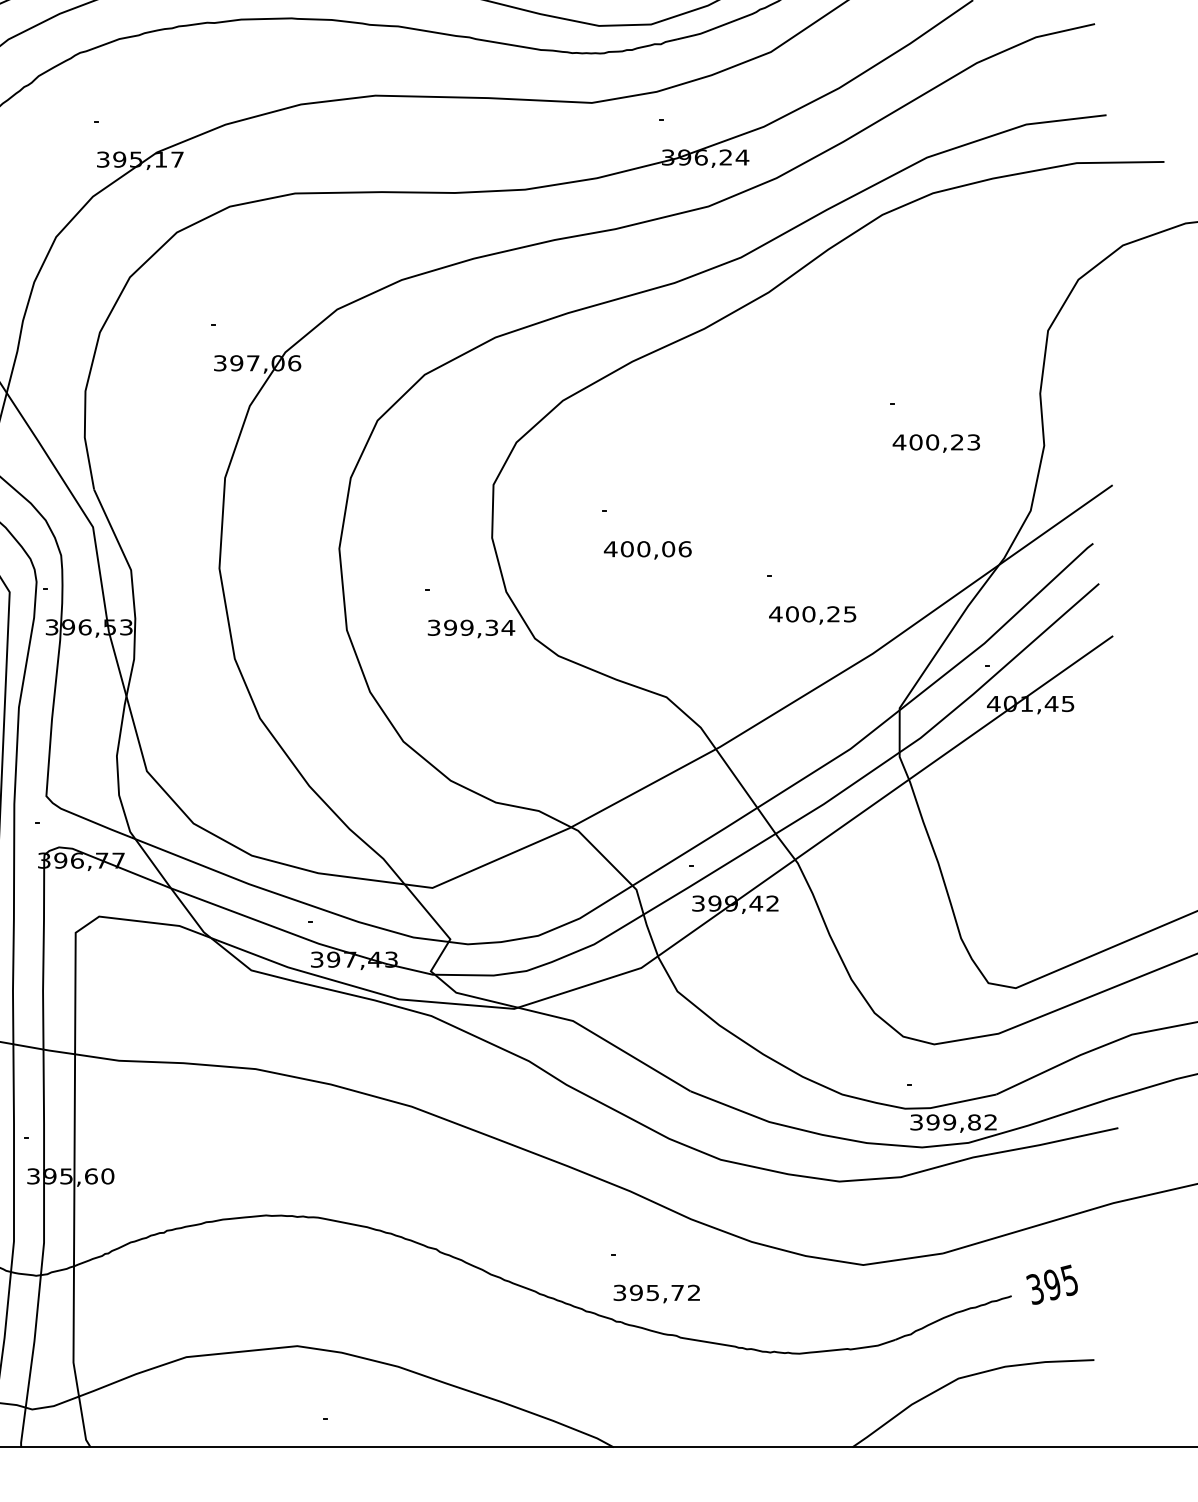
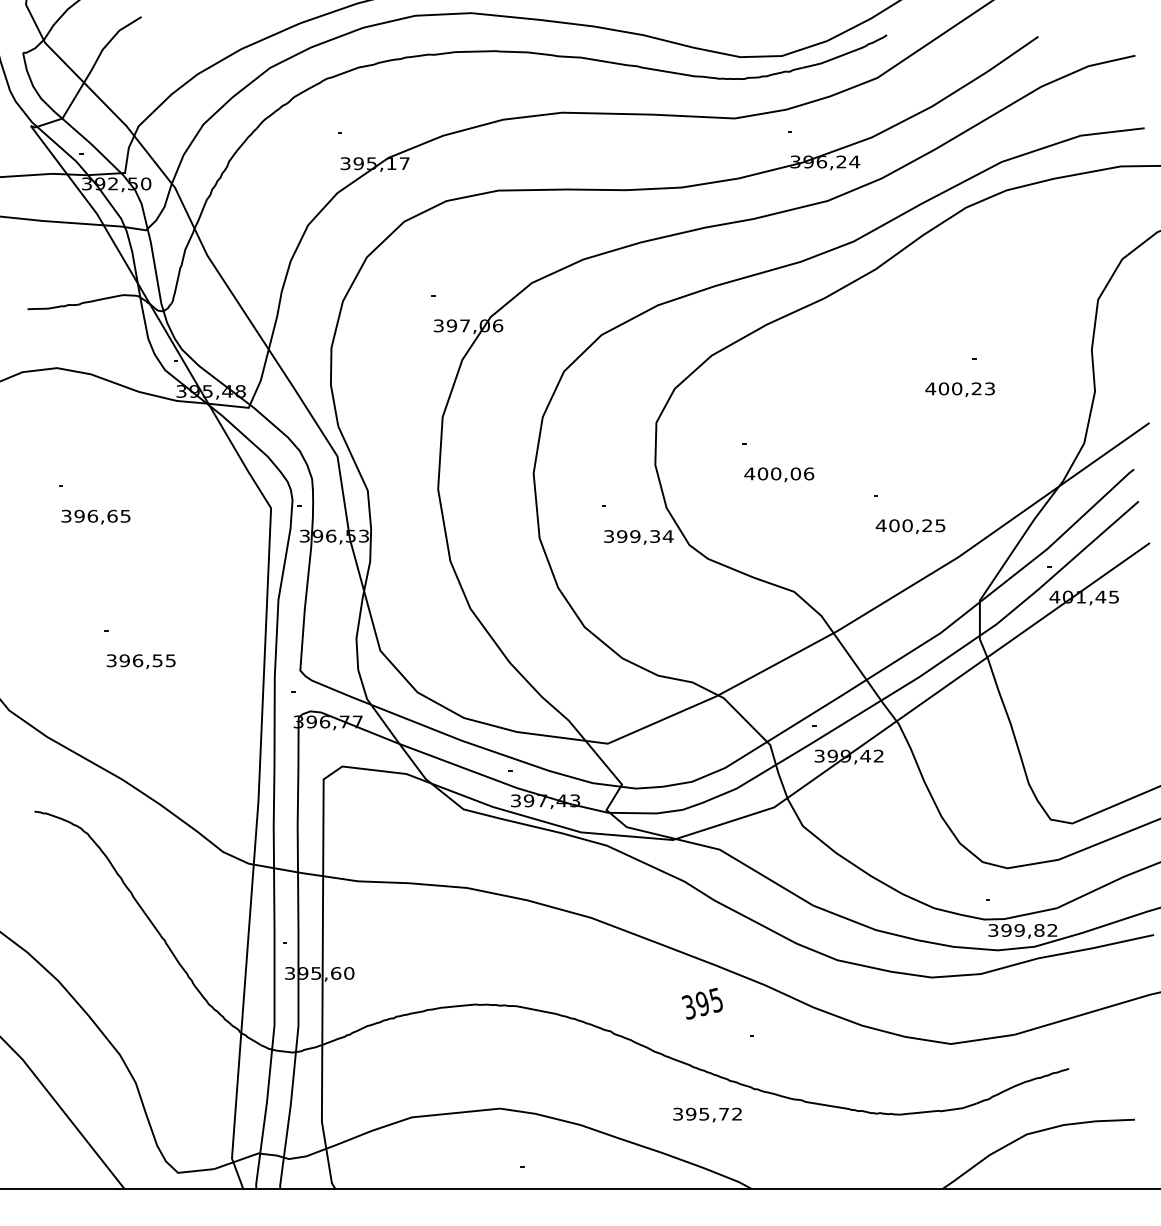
text: (935, 443) -> (959, 389), moved
text: (1051, 1284) -> (701, 1003), moved
text: (656, 1293) -> (707, 1114), moved

